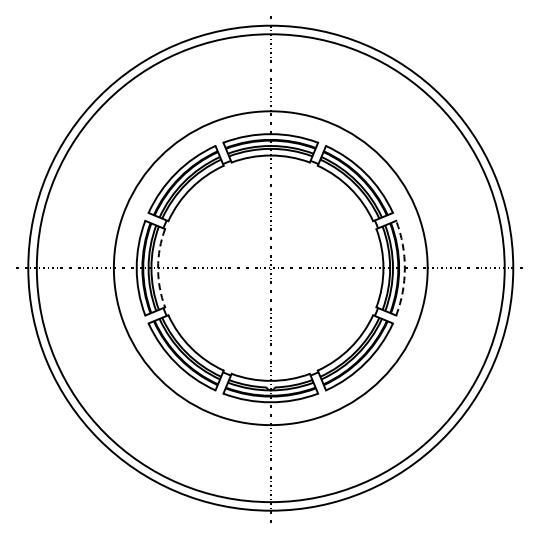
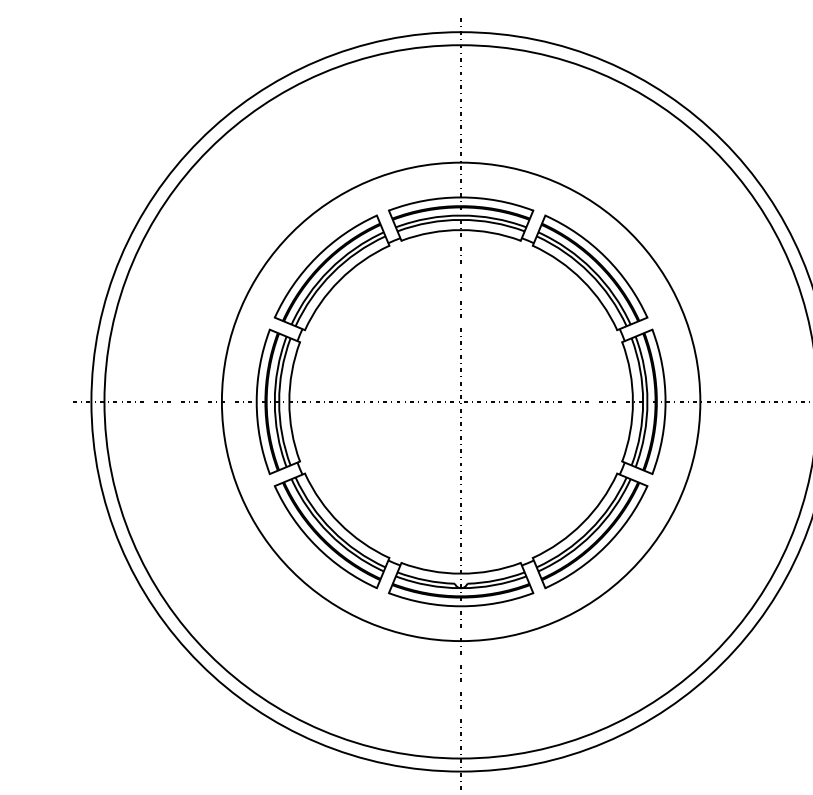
arc: (158, 268) -> (289, 402), dashed -> solid
arc: (404, 268) -> (664, 402), dashed -> solid

